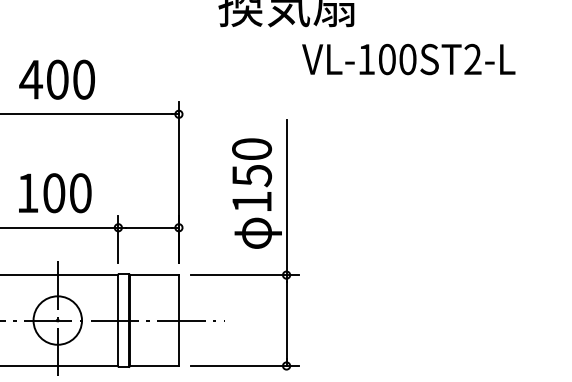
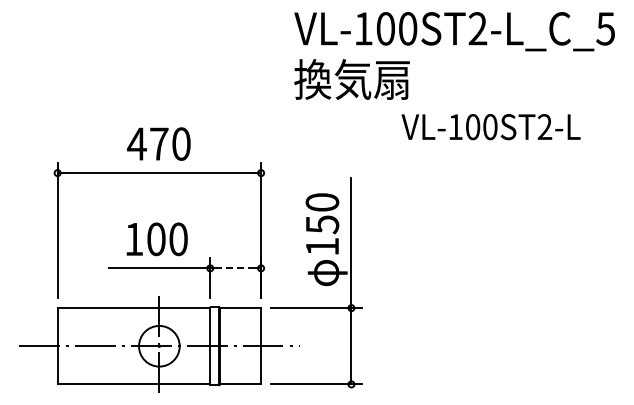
text: (408, 59) -> (490, 127), moved
text: (57, 79) -> (159, 143), 400 -> 470
line: (148, 227) -> (235, 268), solid -> dashed

